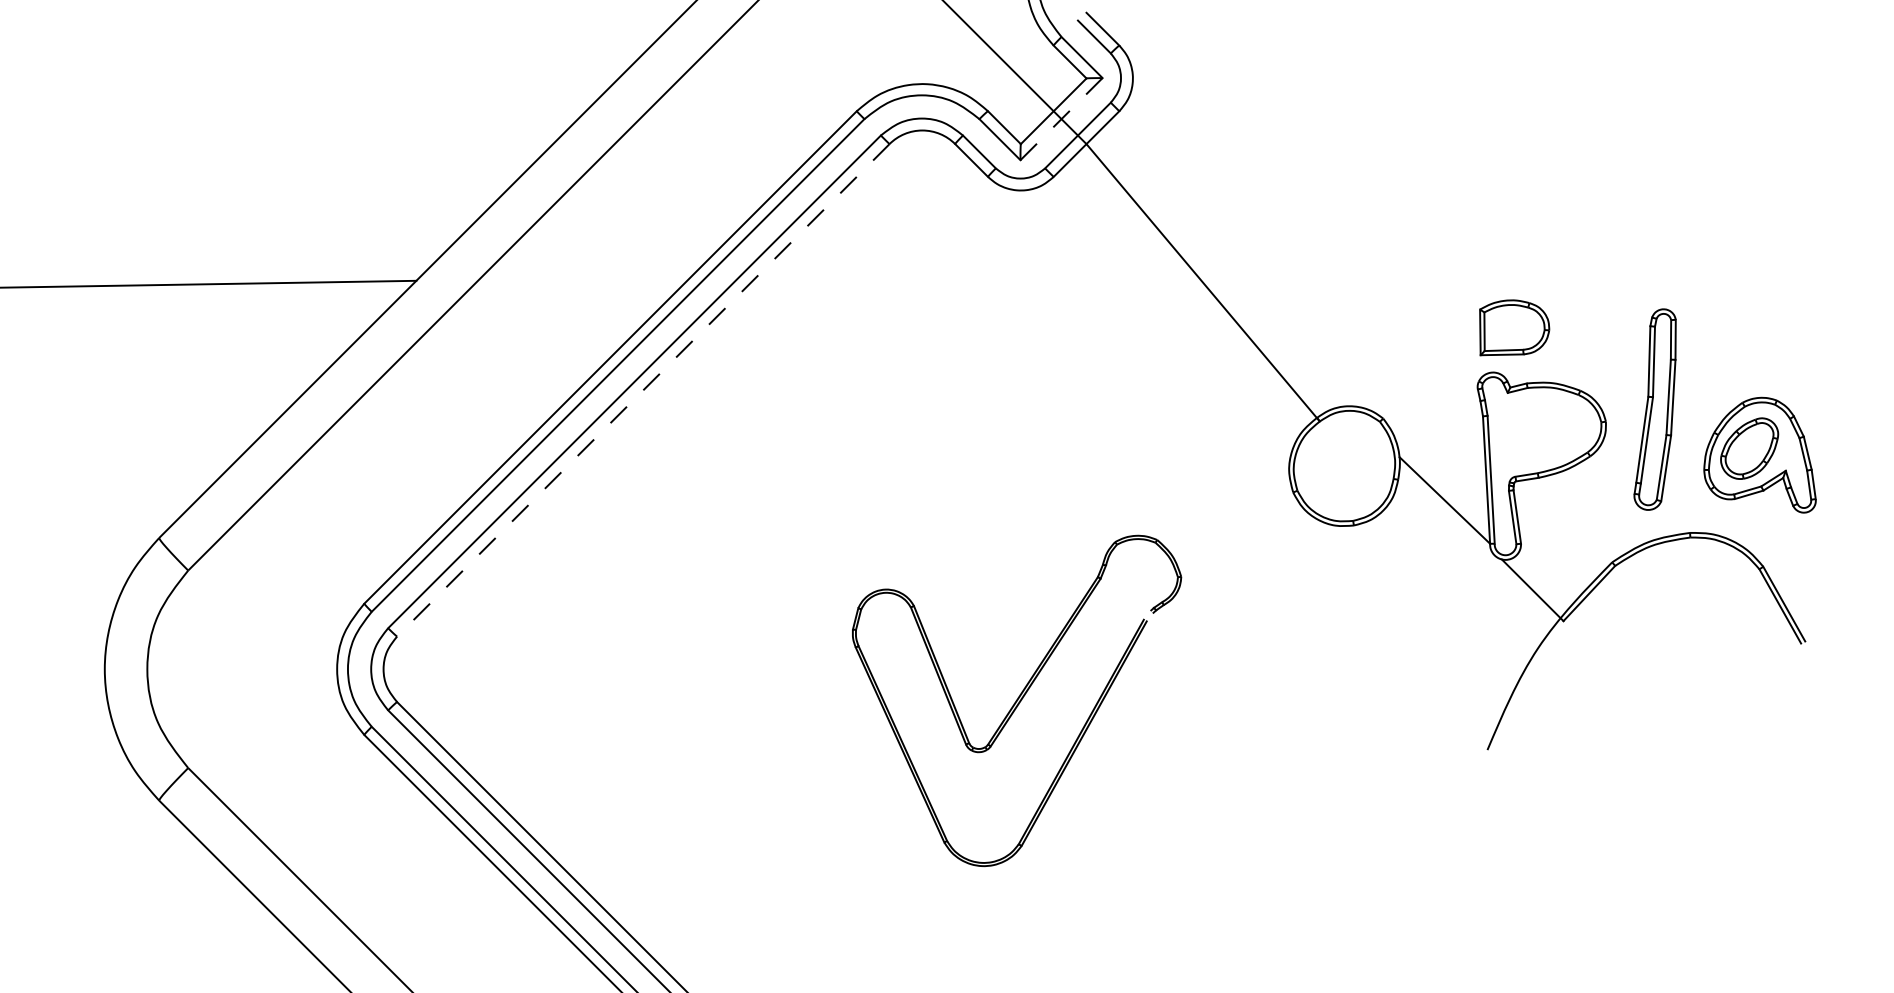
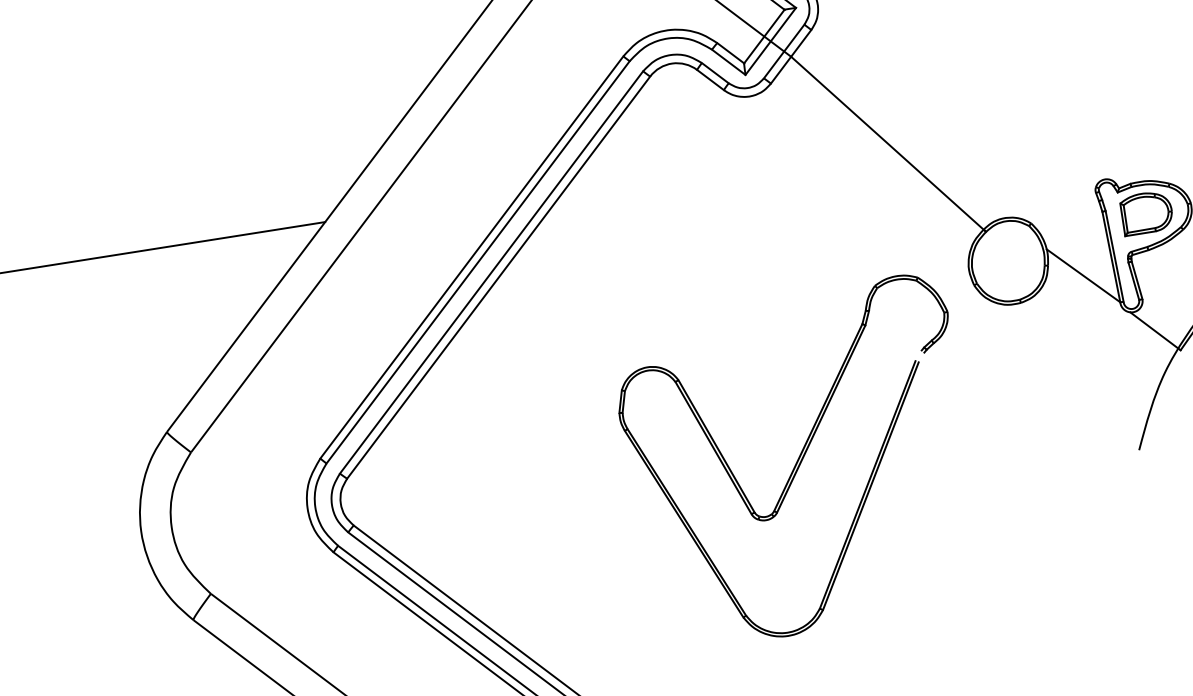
line: (1061, 119) -> (770, 41), dashed -> solid
part: (1514, 327) -> (1146, 212), moved
line: (643, 390) -> (498, 277), dashed -> solid
part: (1016, 700) -> (797, 462), size x1.43

